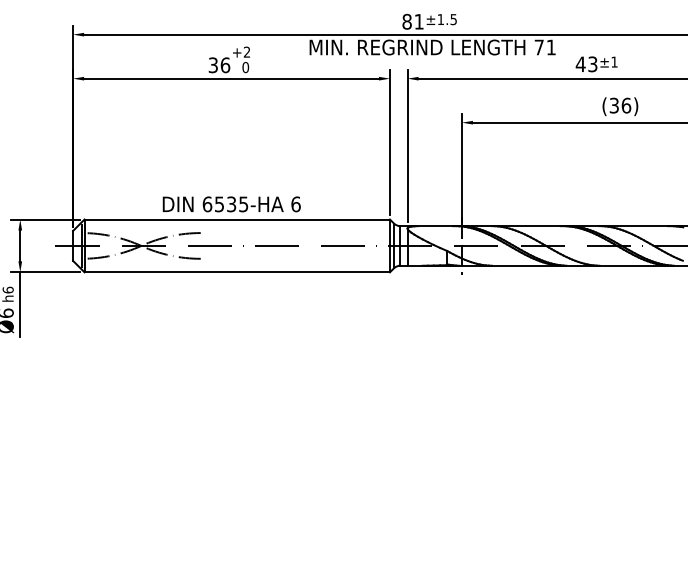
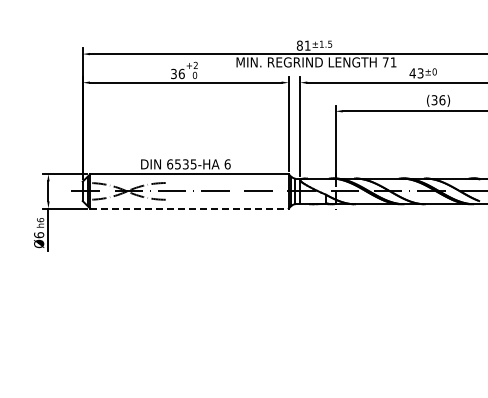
text: (614, 61) -> (434, 71), ±1 -> ±0
line: (237, 272) -> (189, 208), solid -> dashed

